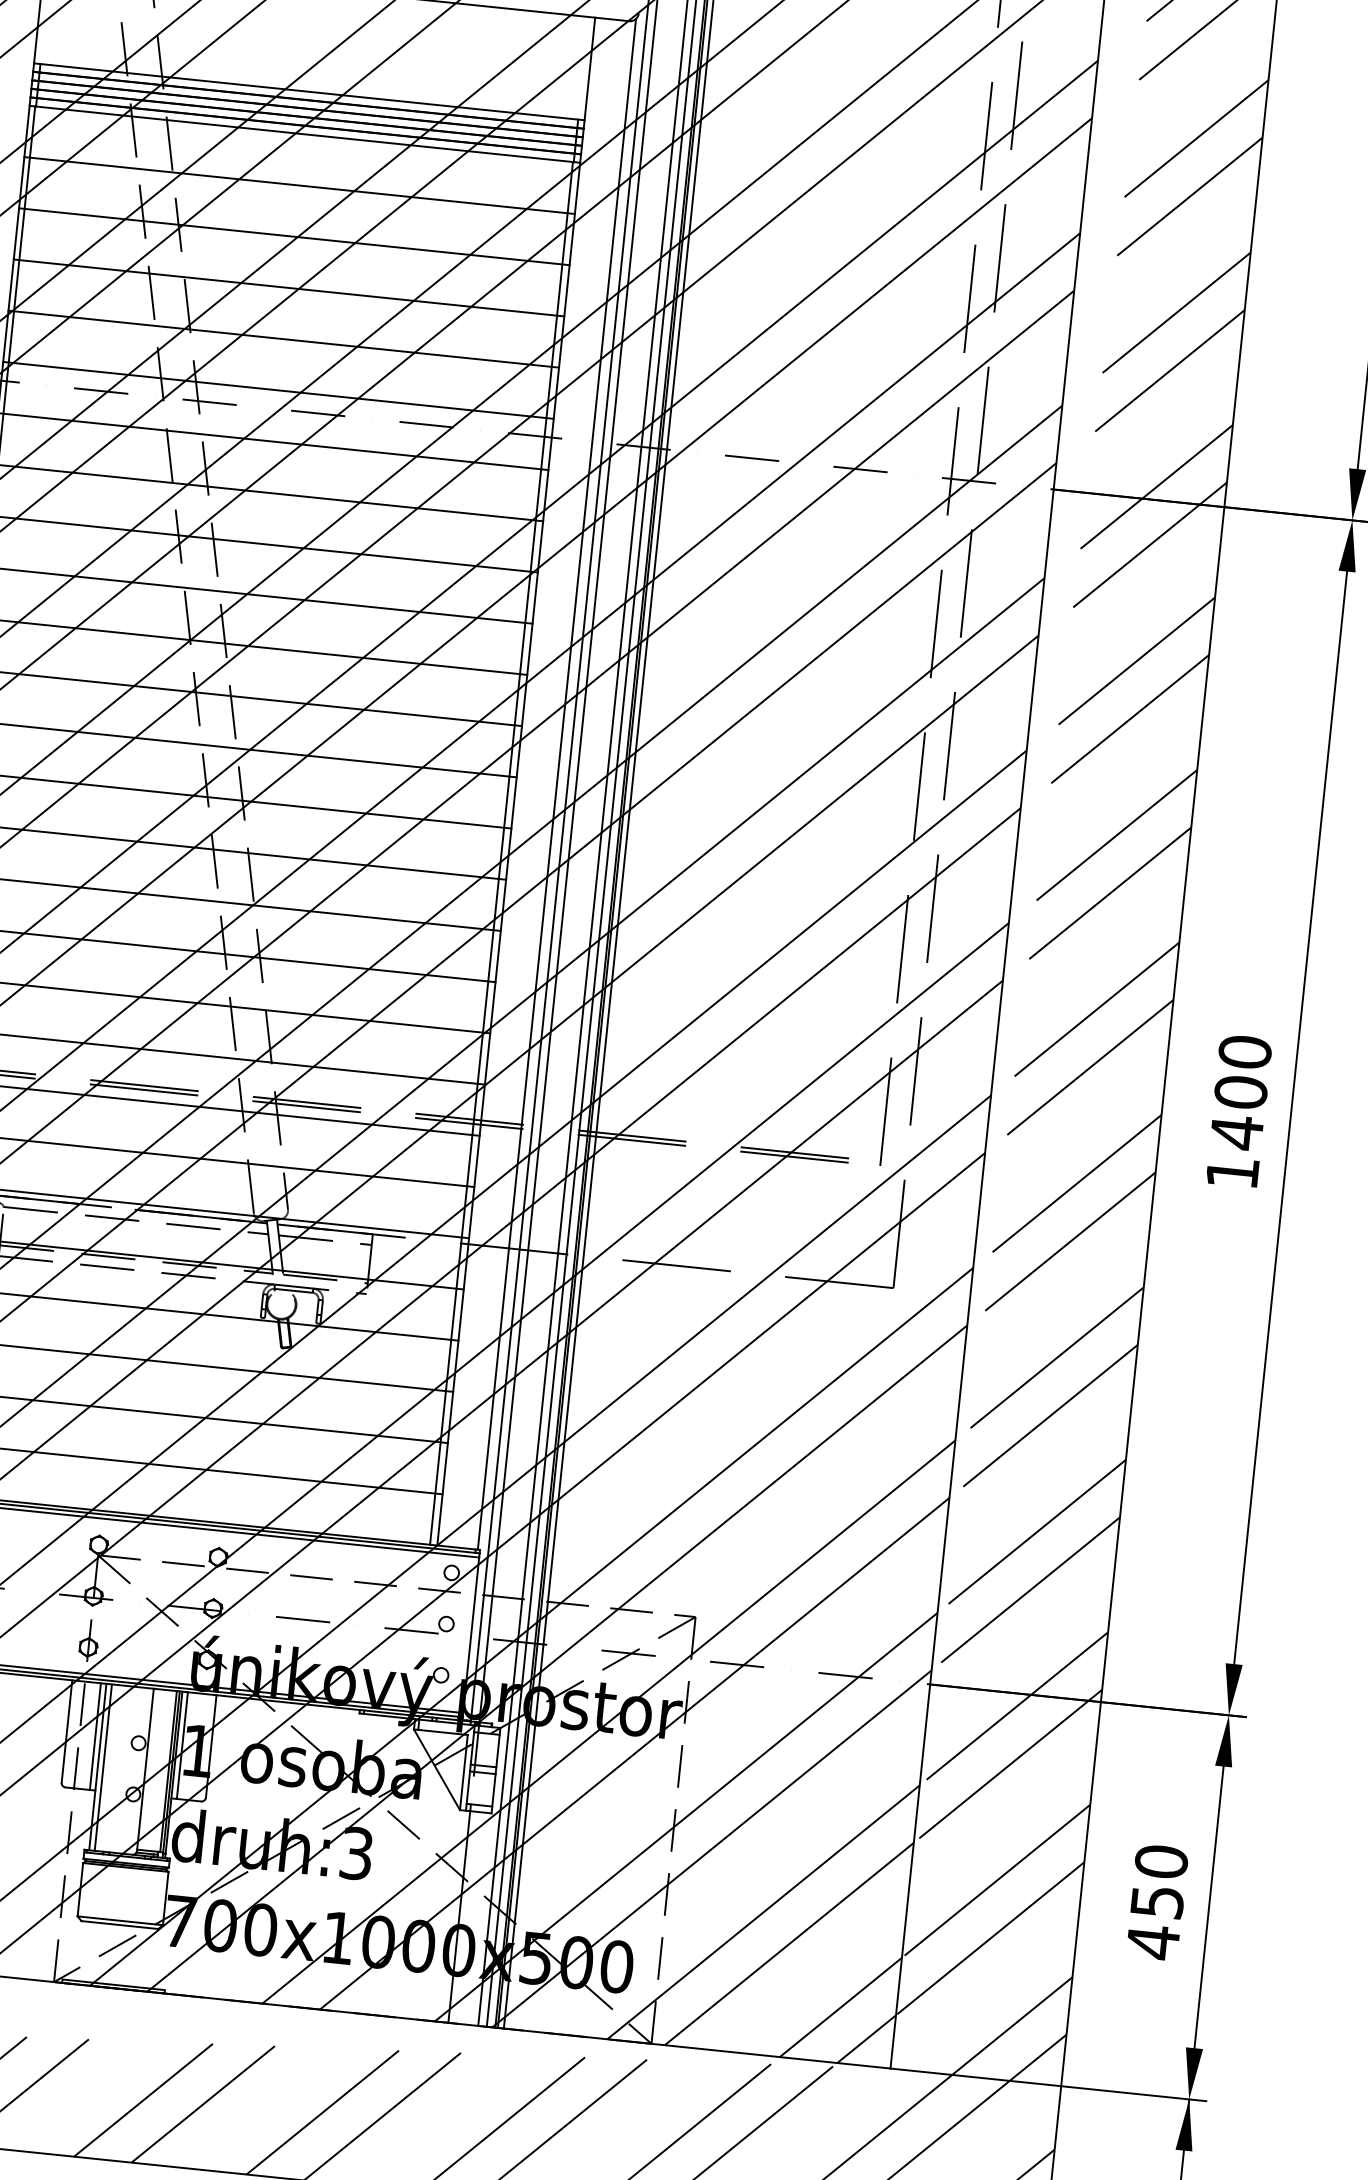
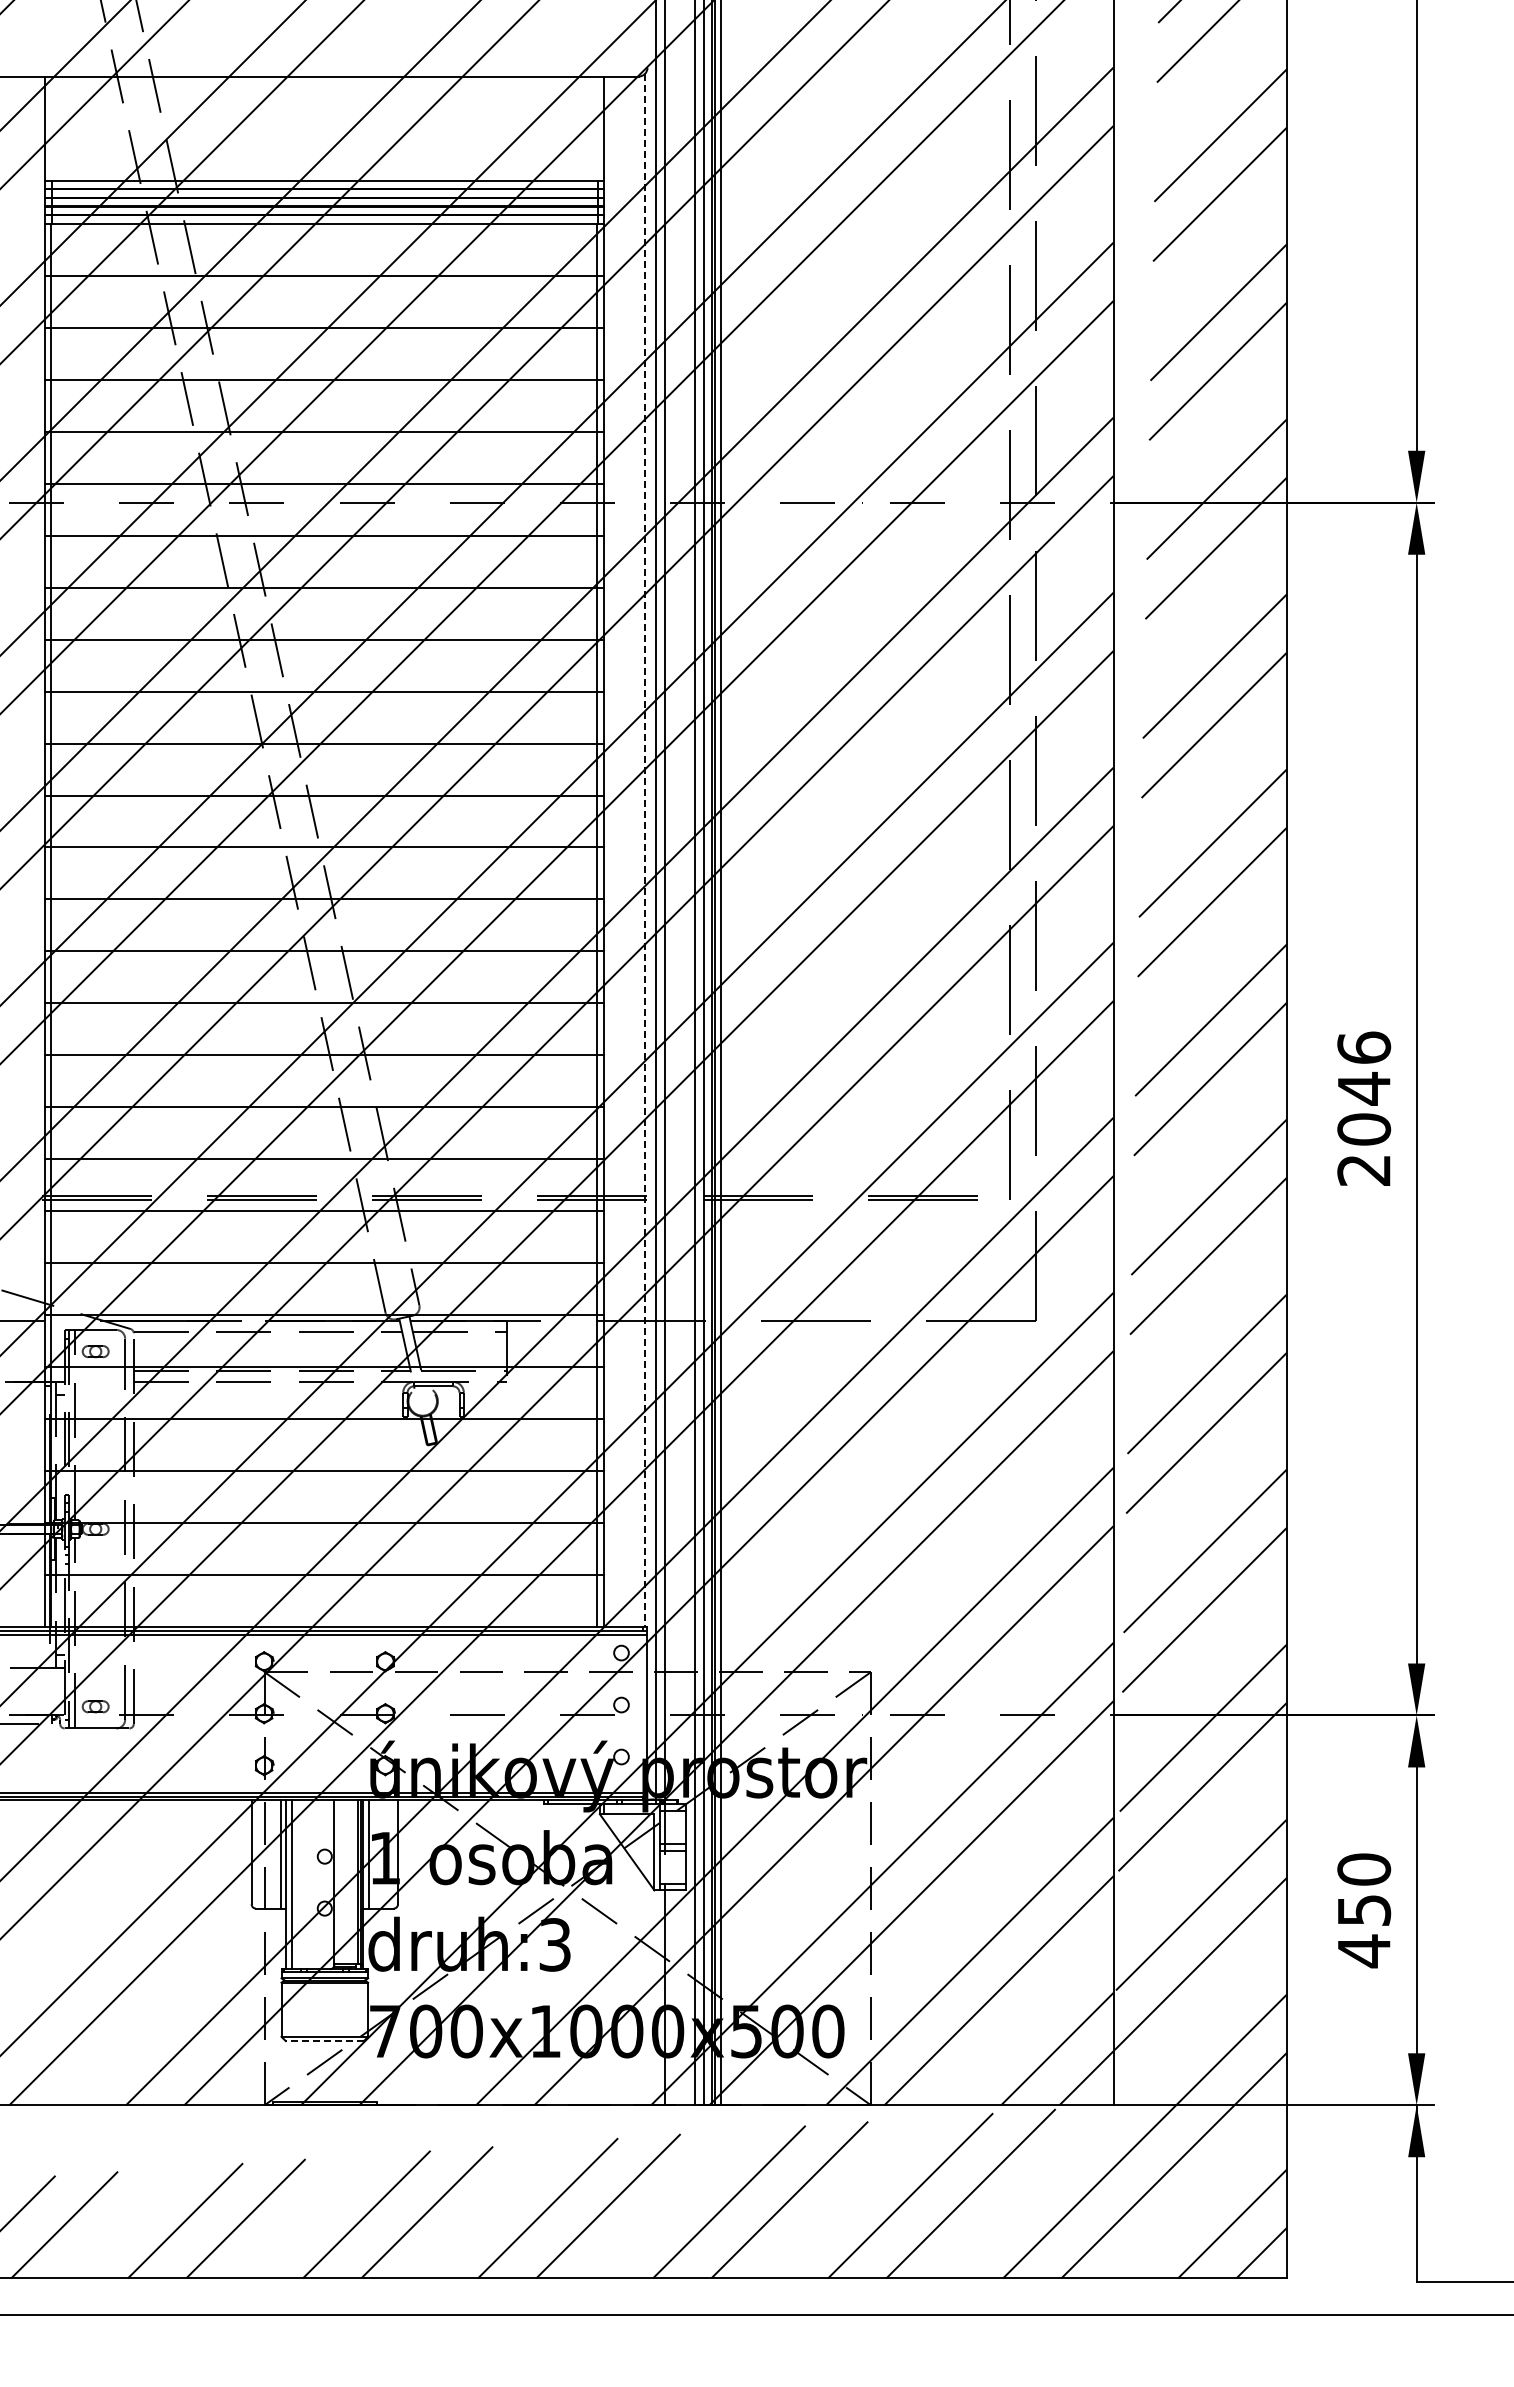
line: (557, 784) -> (645, 850), solid -> dashed
text: (1239, 1111) -> (1364, 1108), 1400 -> 2046
line: (119, 1925) -> (324, 2041), solid -> dashed

